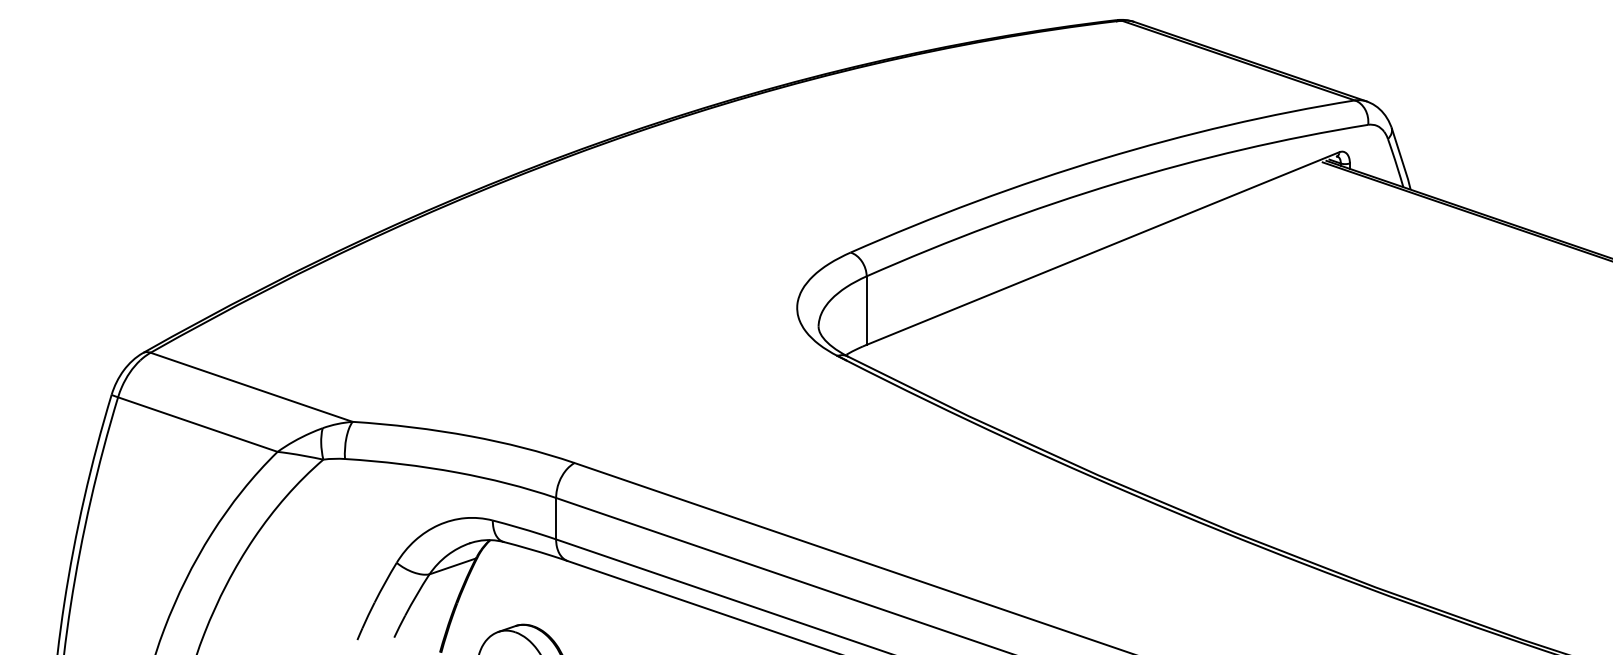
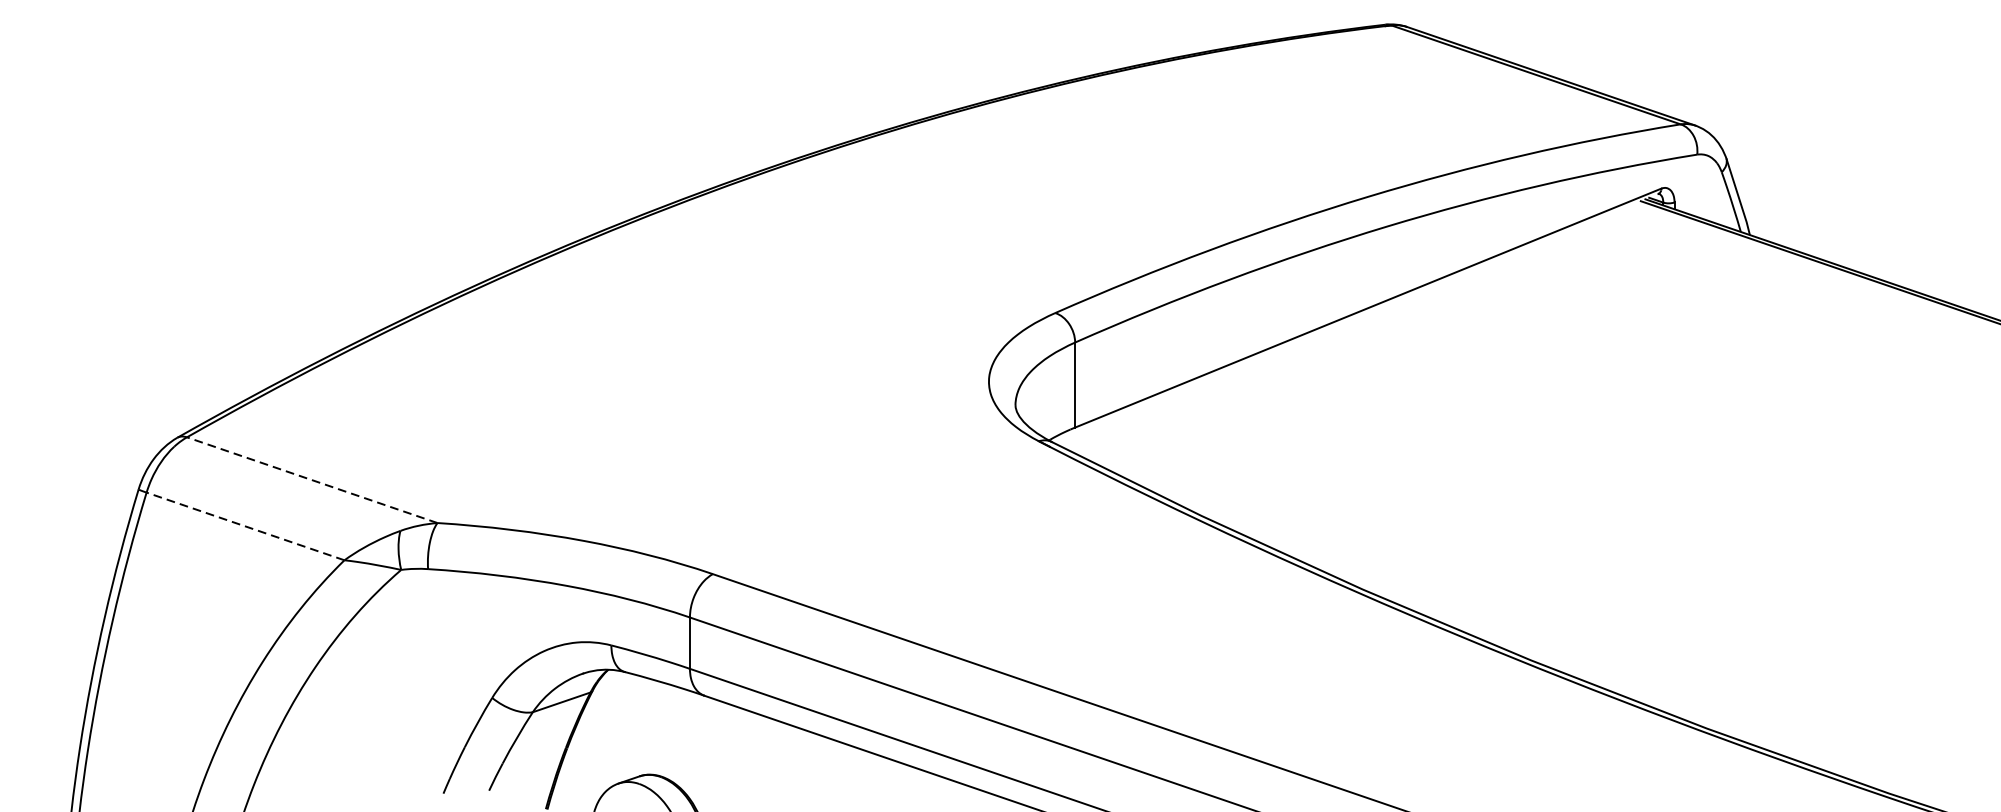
line: (251, 387) -> (312, 480), solid -> dashed
line: (197, 424) -> (245, 526), solid -> dashed

